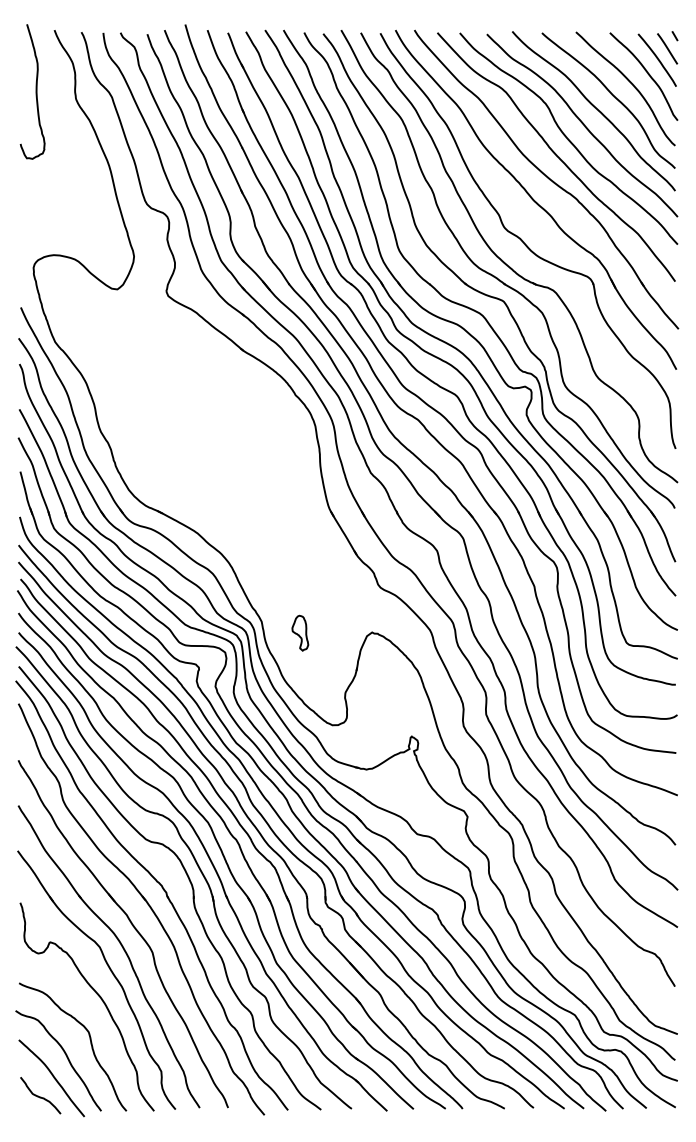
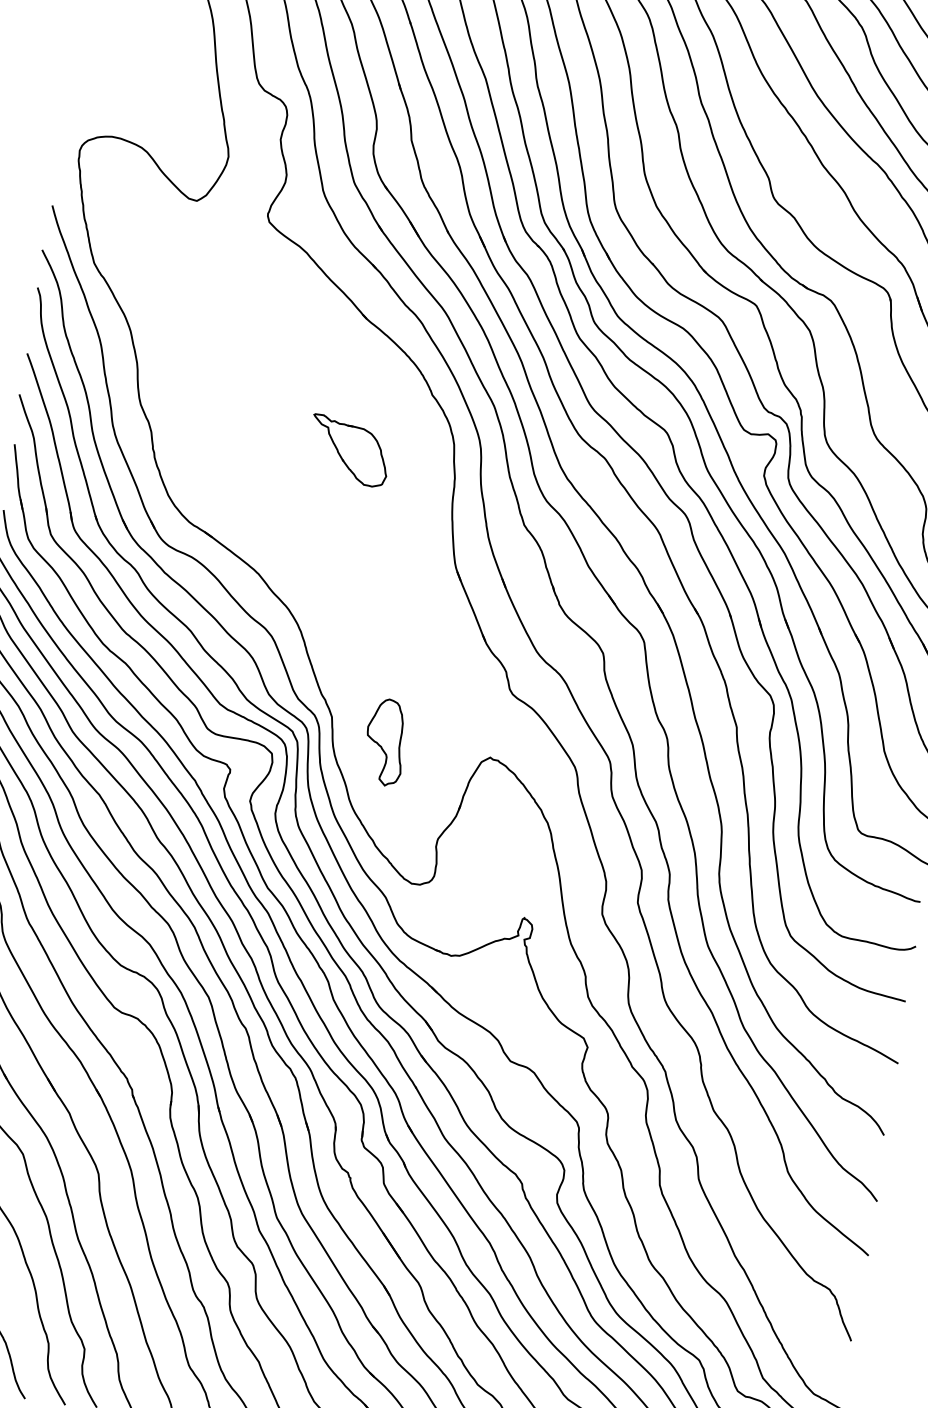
part: (245, 441) -> (348, 451), added
part: (300, 633) -> (385, 742), size x1.67

